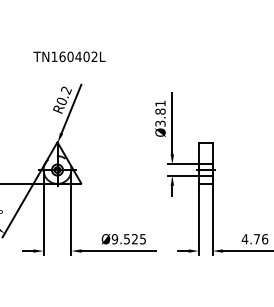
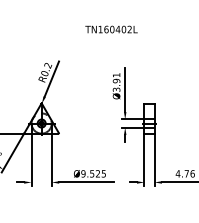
text: (69, 56) -> (111, 29), moved
text: (160, 111) -> (116, 80), Ø3.81 -> Ø3.91

